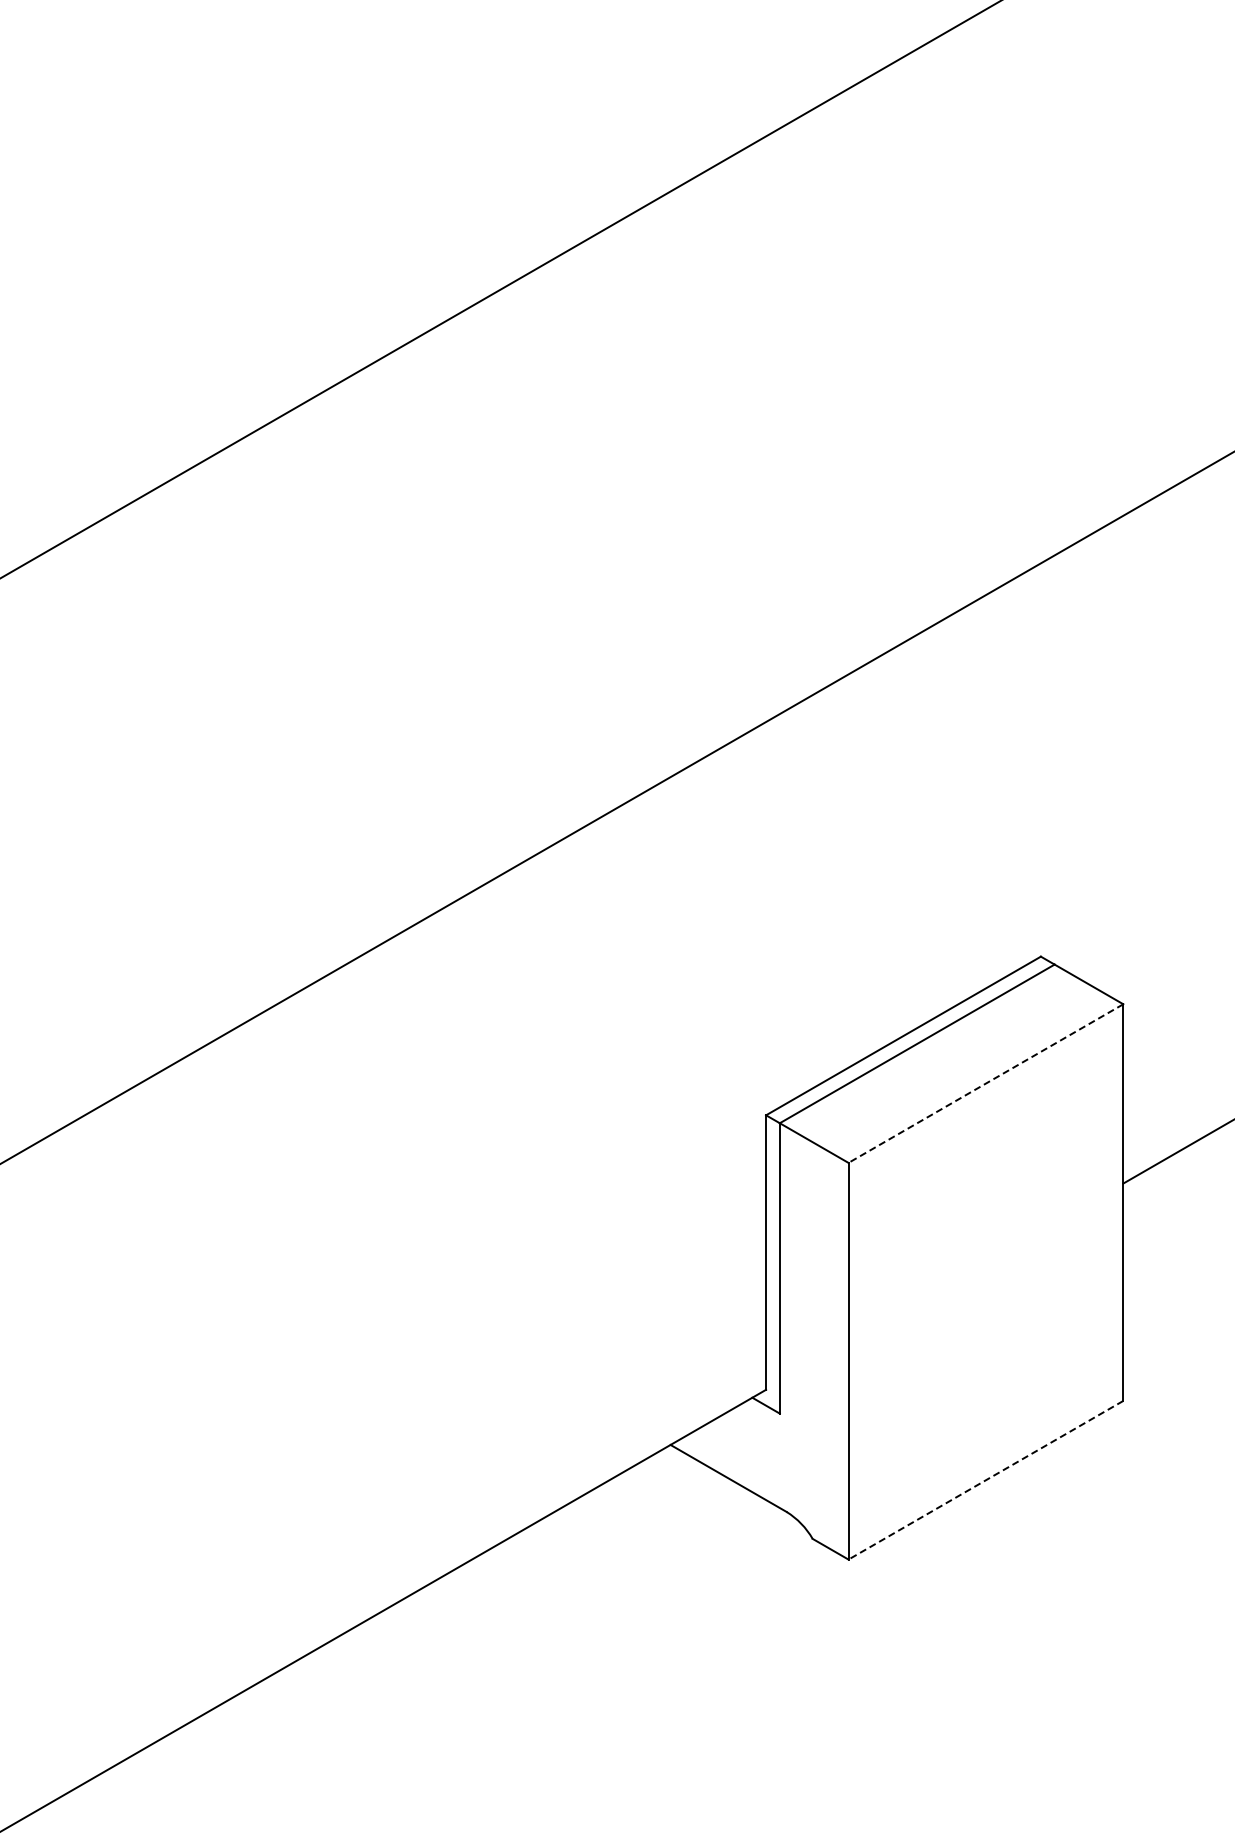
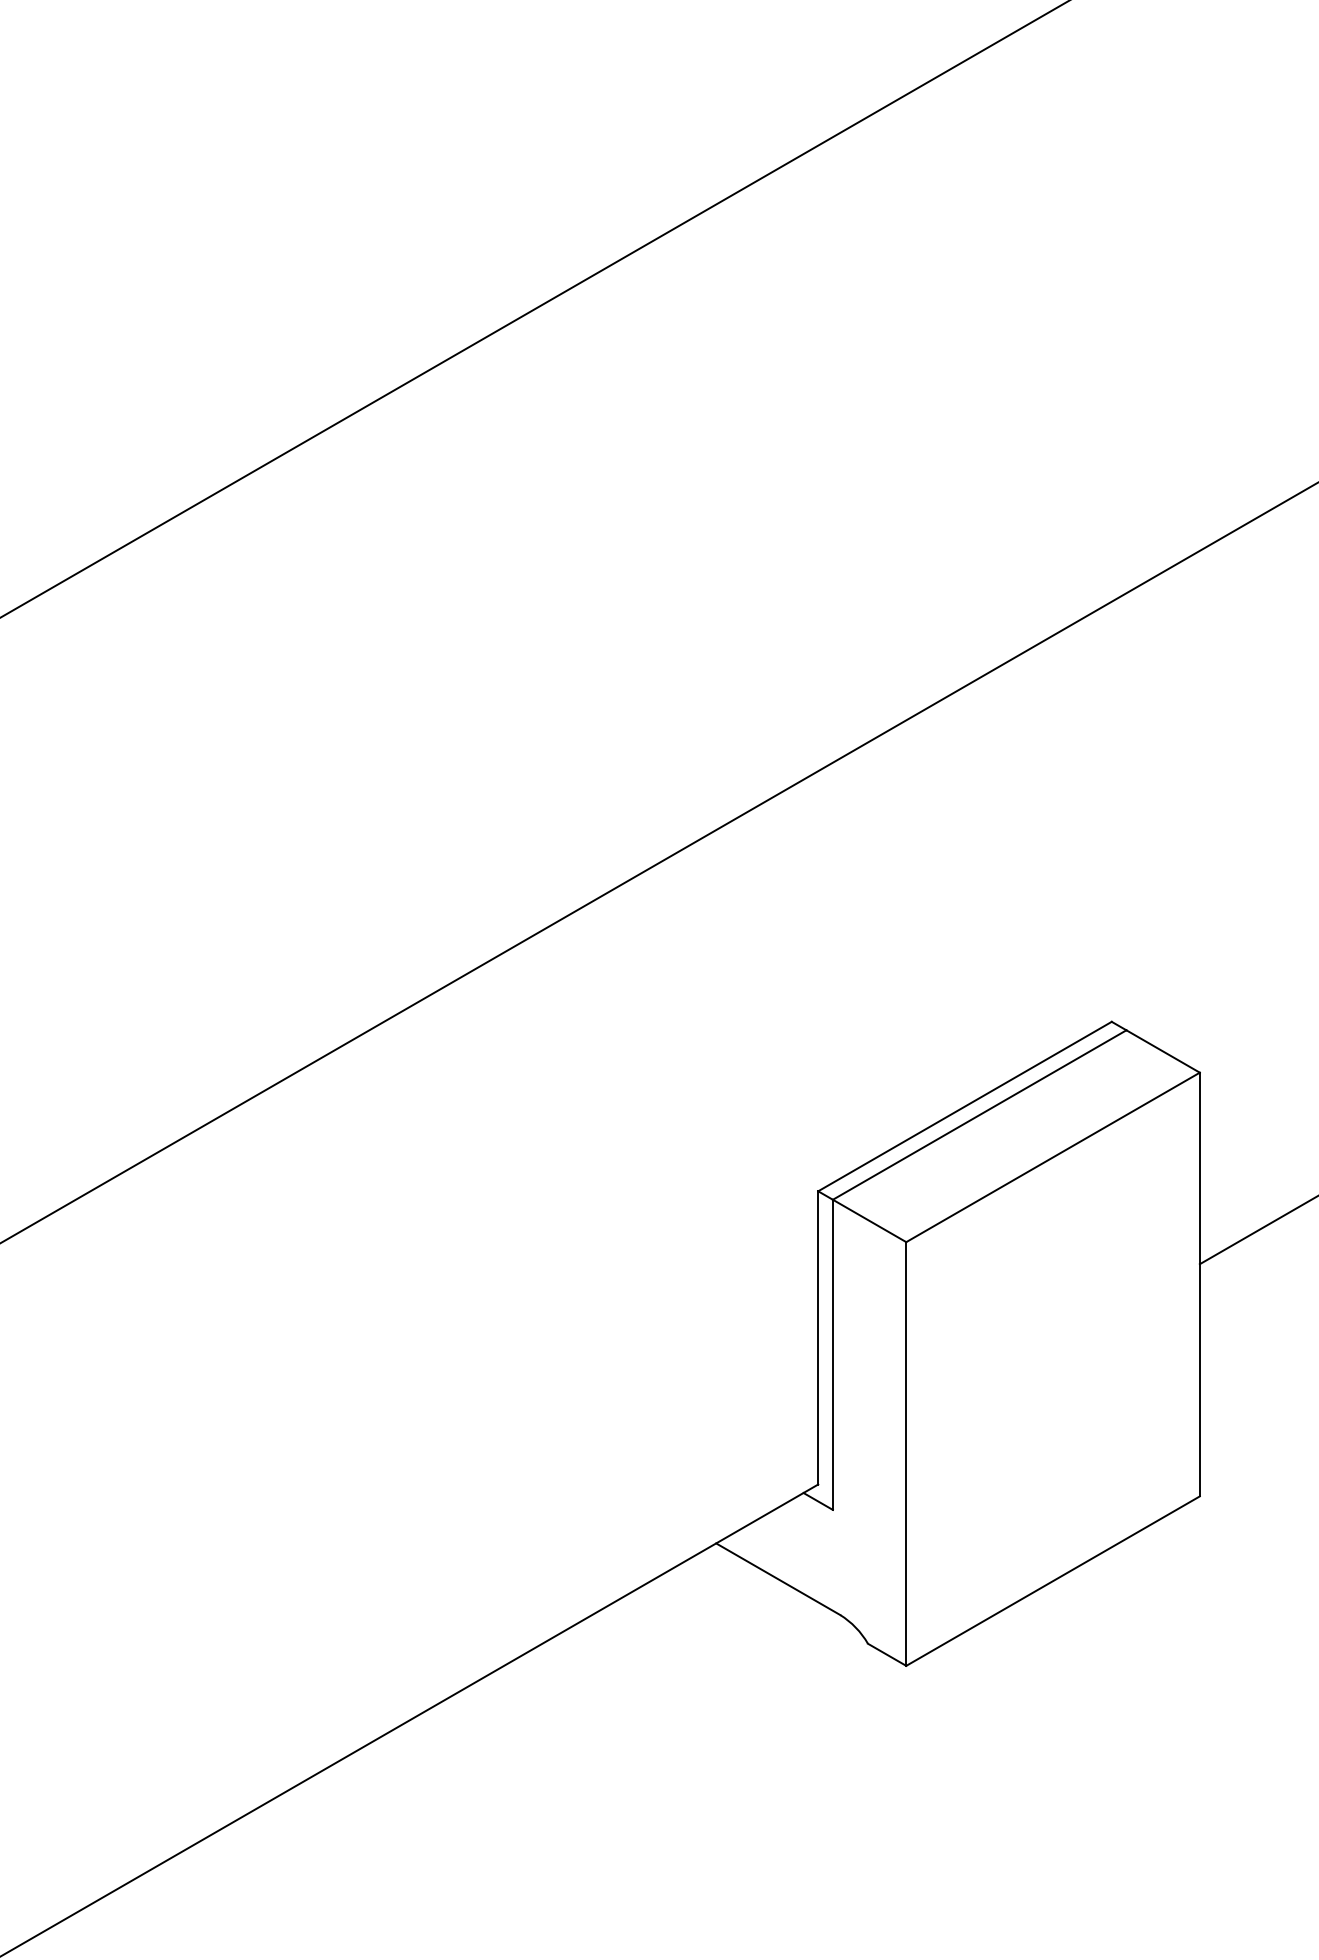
line: (985, 1083) -> (1052, 1157), dashed -> solid
line: (985, 1480) -> (1052, 1581), dashed -> solid

